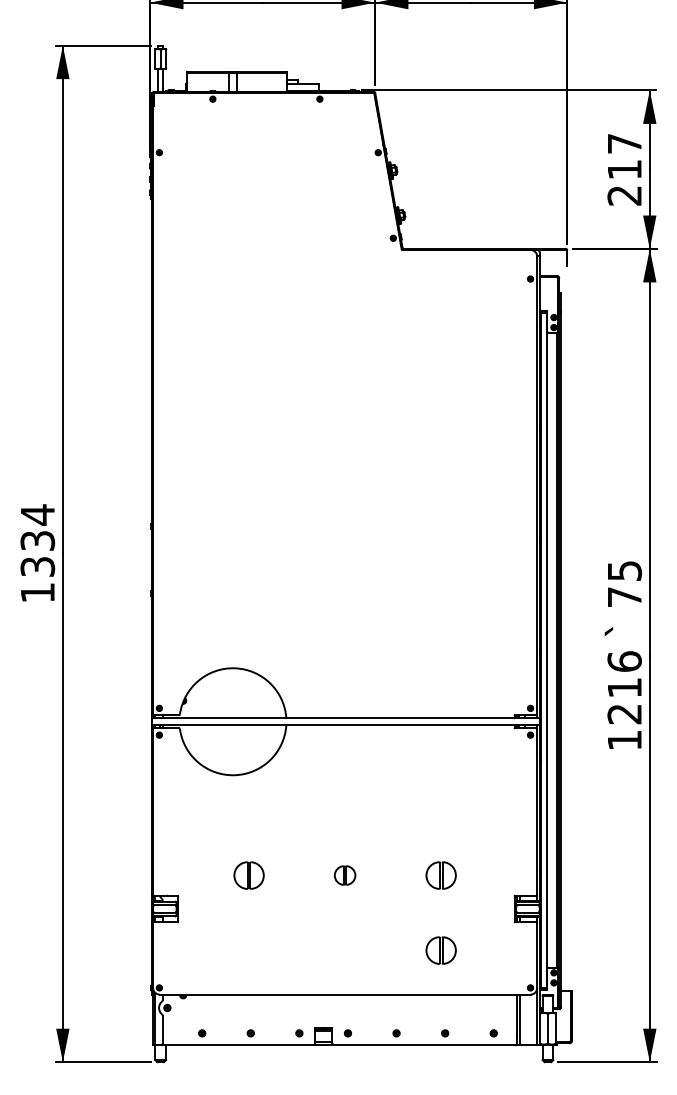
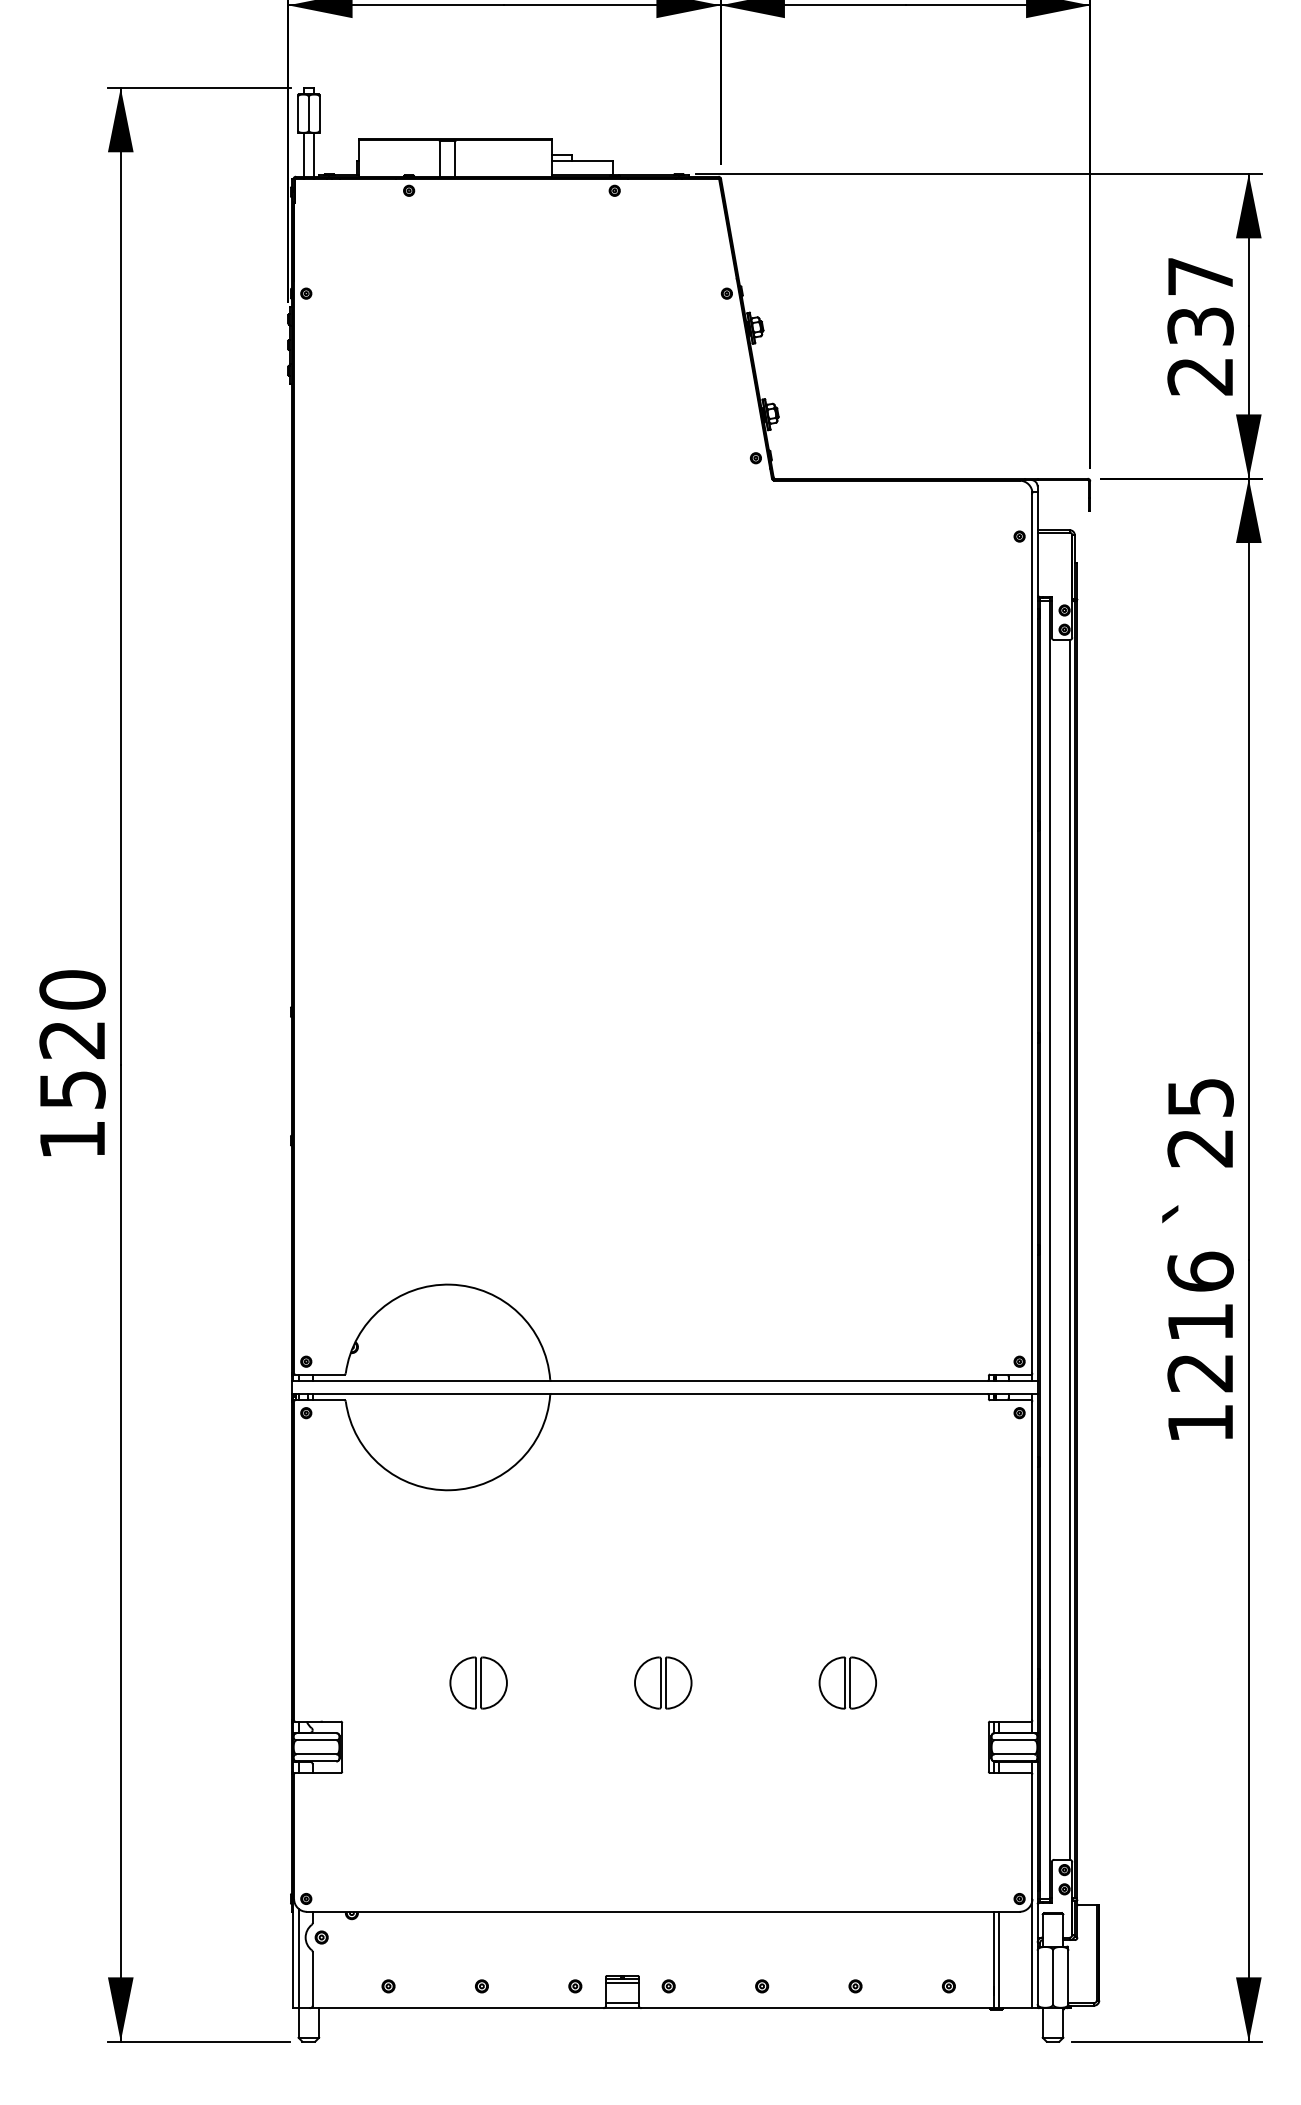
text: (624, 169) -> (1200, 325), 217 -> 237
text: (37, 540) -> (71, 1039), 1334 -> 1520
text: (624, 597) -> (1200, 1148), 75 -> 25
part: (344, 875) -> (662, 1682), size x1.43
part: (440, 950) -> (846, 1827), removed

